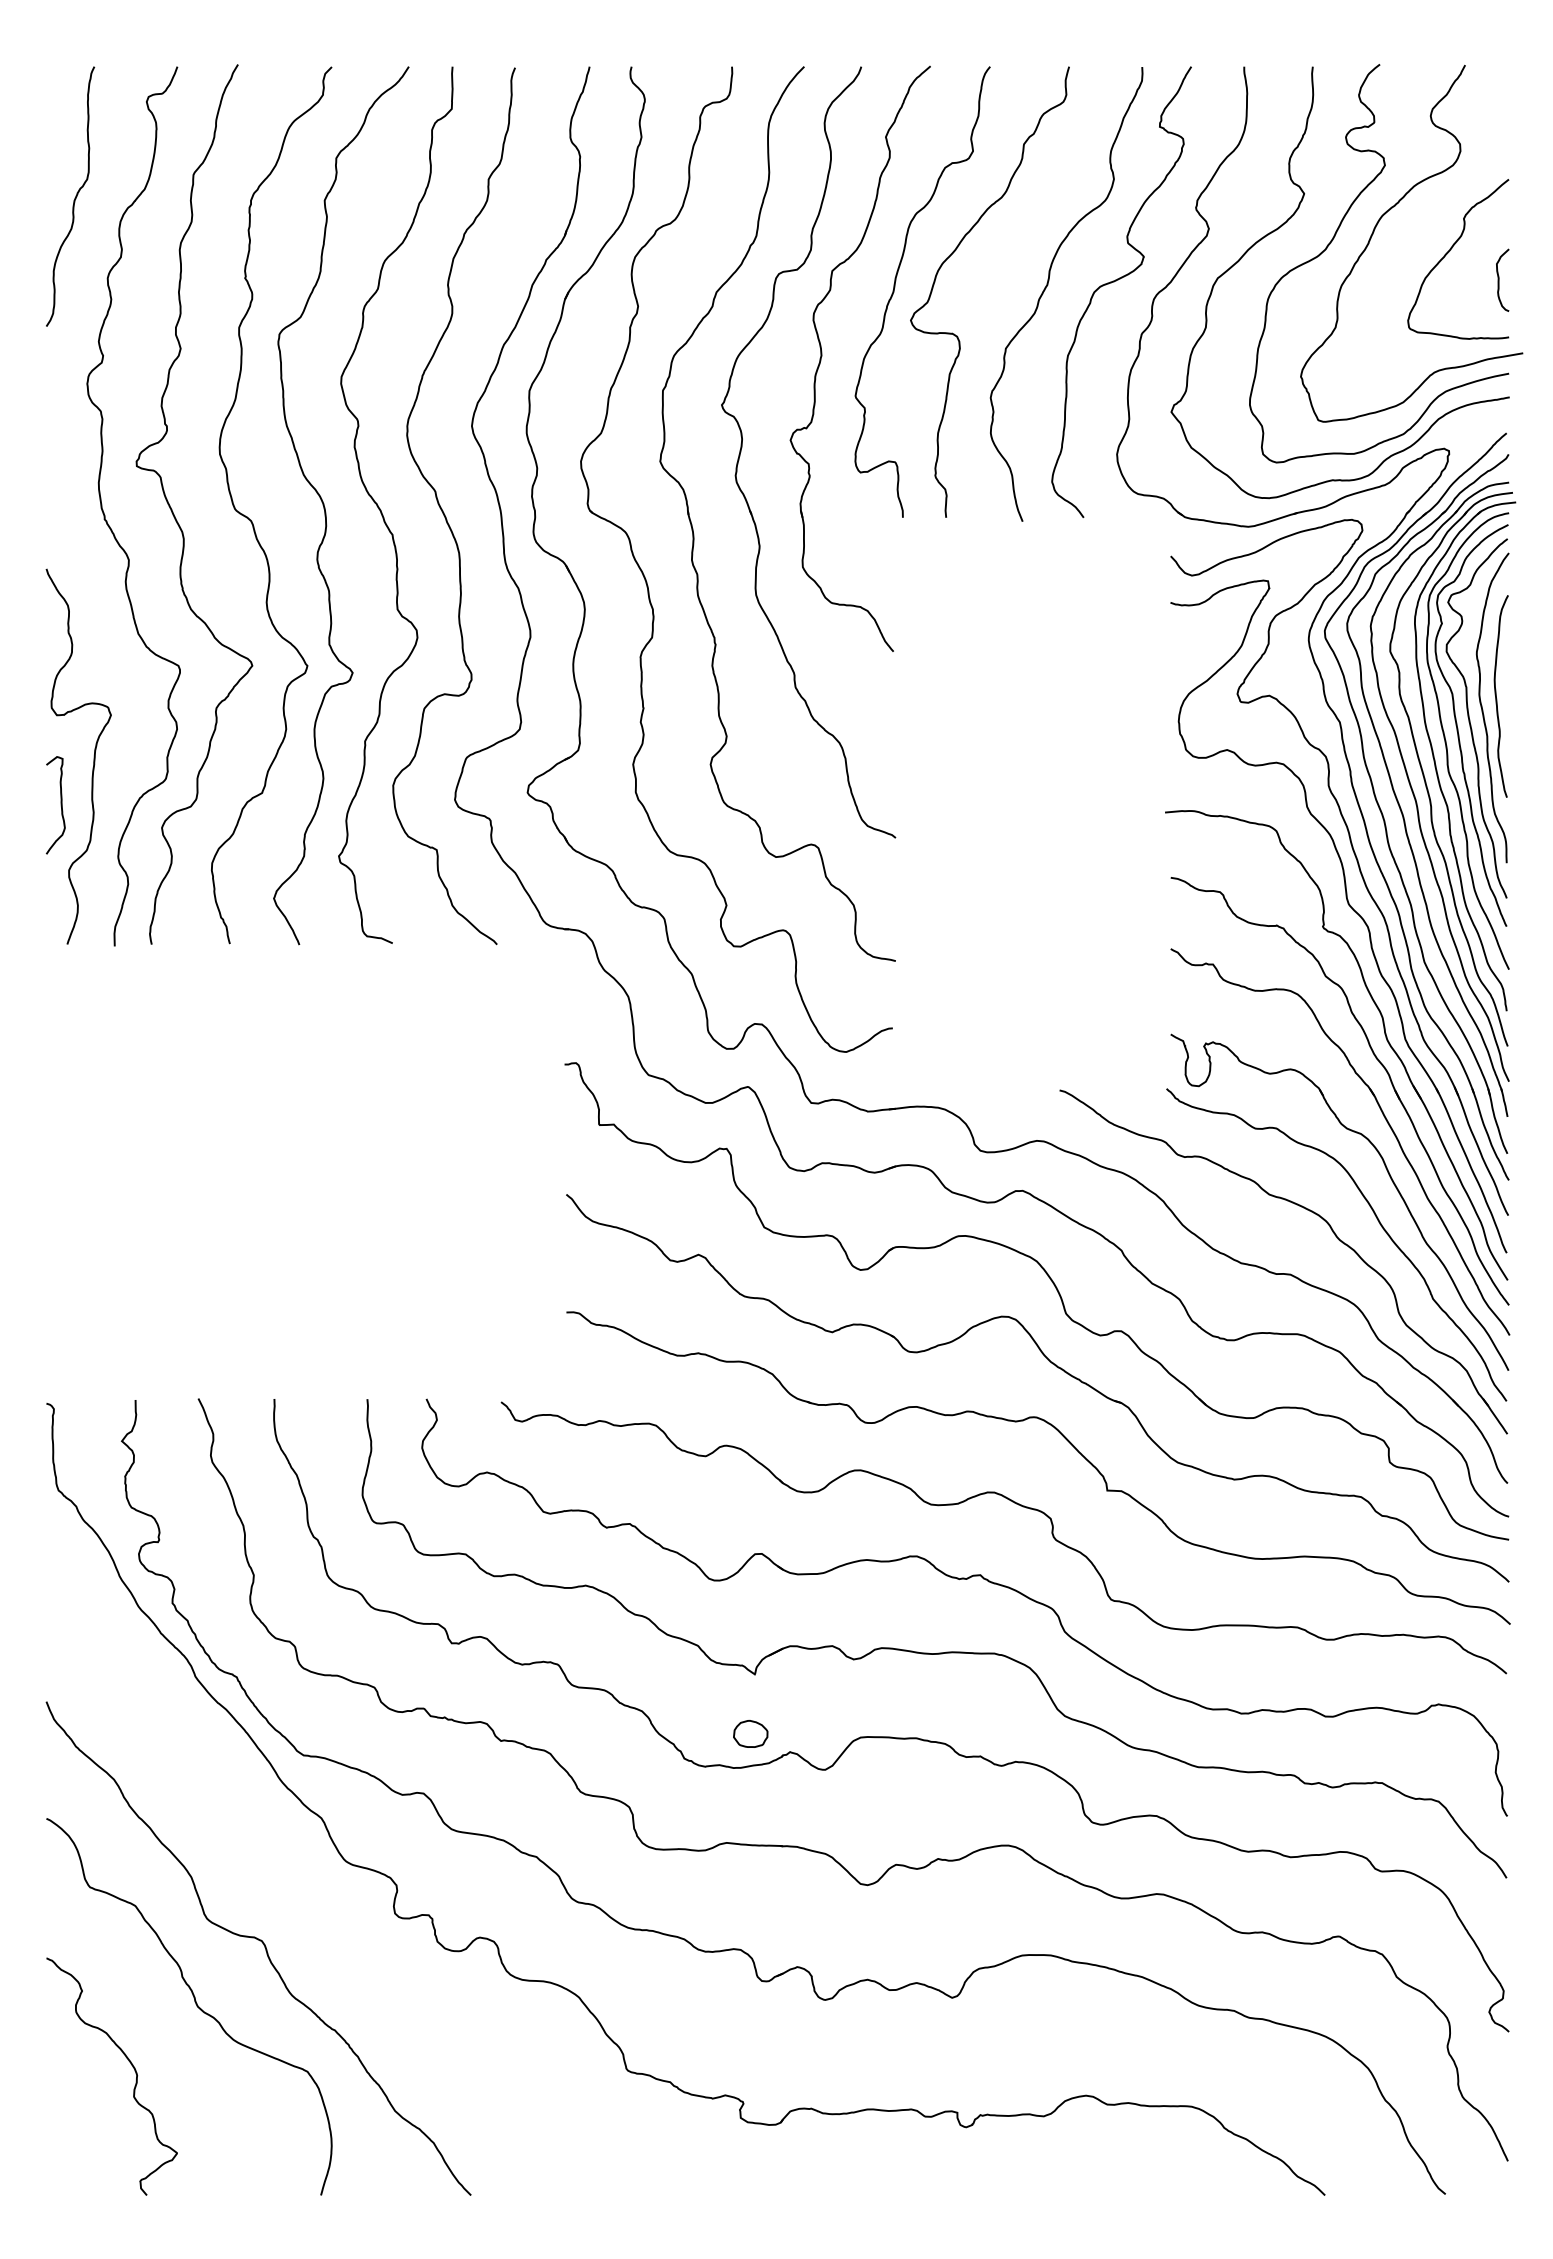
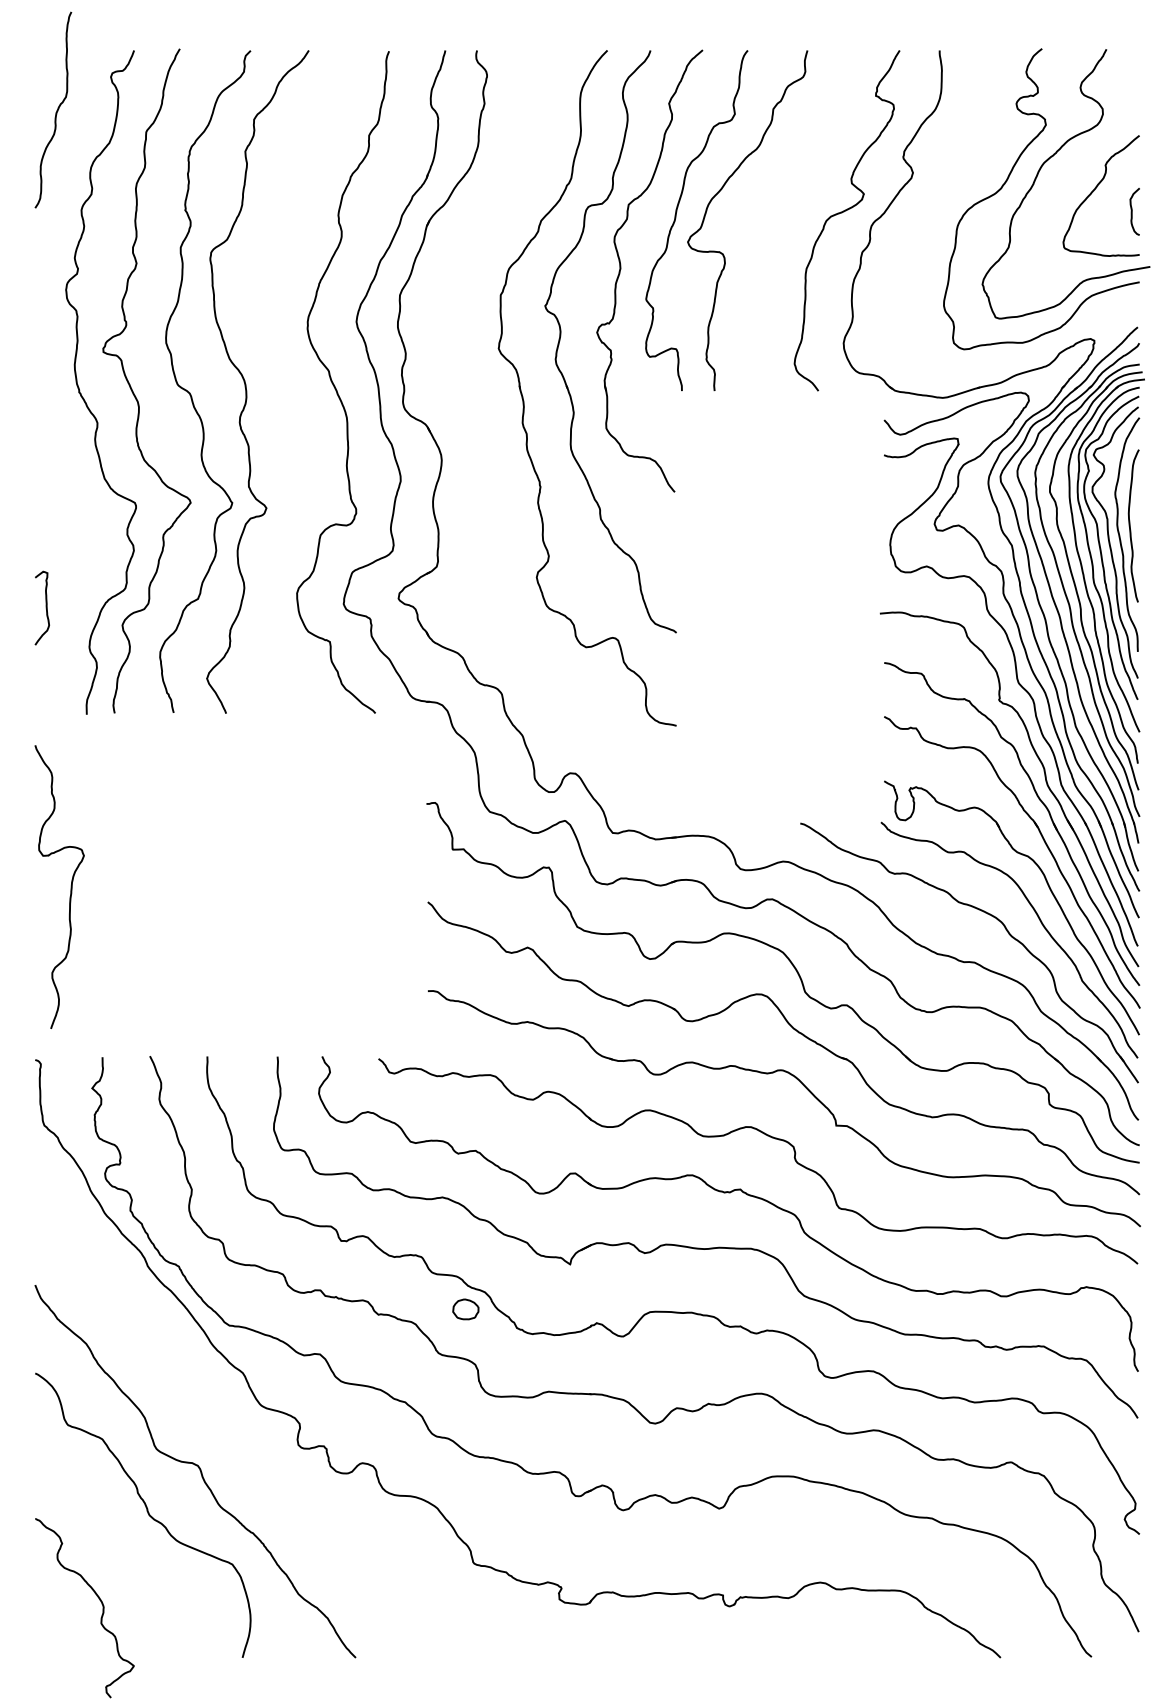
curve: (74, 198) -> (56, 111), moved
curve: (1287, 222) -> (972, 168), removed
curve: (1048, 285) -> (791, 215), removed
curve: (381, 510) -> (288, 385), removed
part: (647, 581) -> (489, 439), removed
curve: (93, 756) -> (70, 886), moved
part: (750, 1733) -> (465, 1309), moved
curve: (130, 2064) -> (98, 1599), moved

